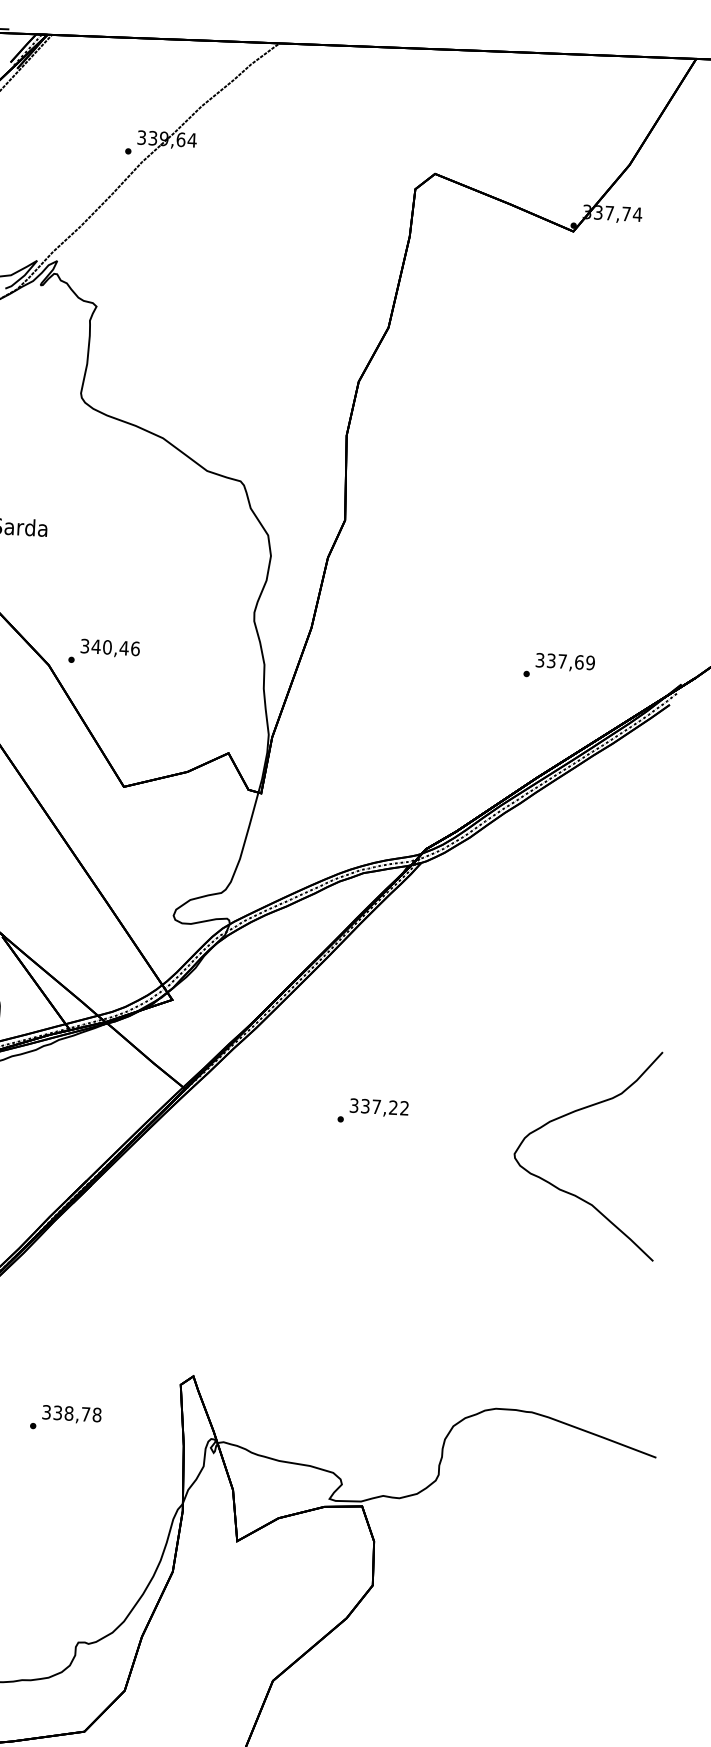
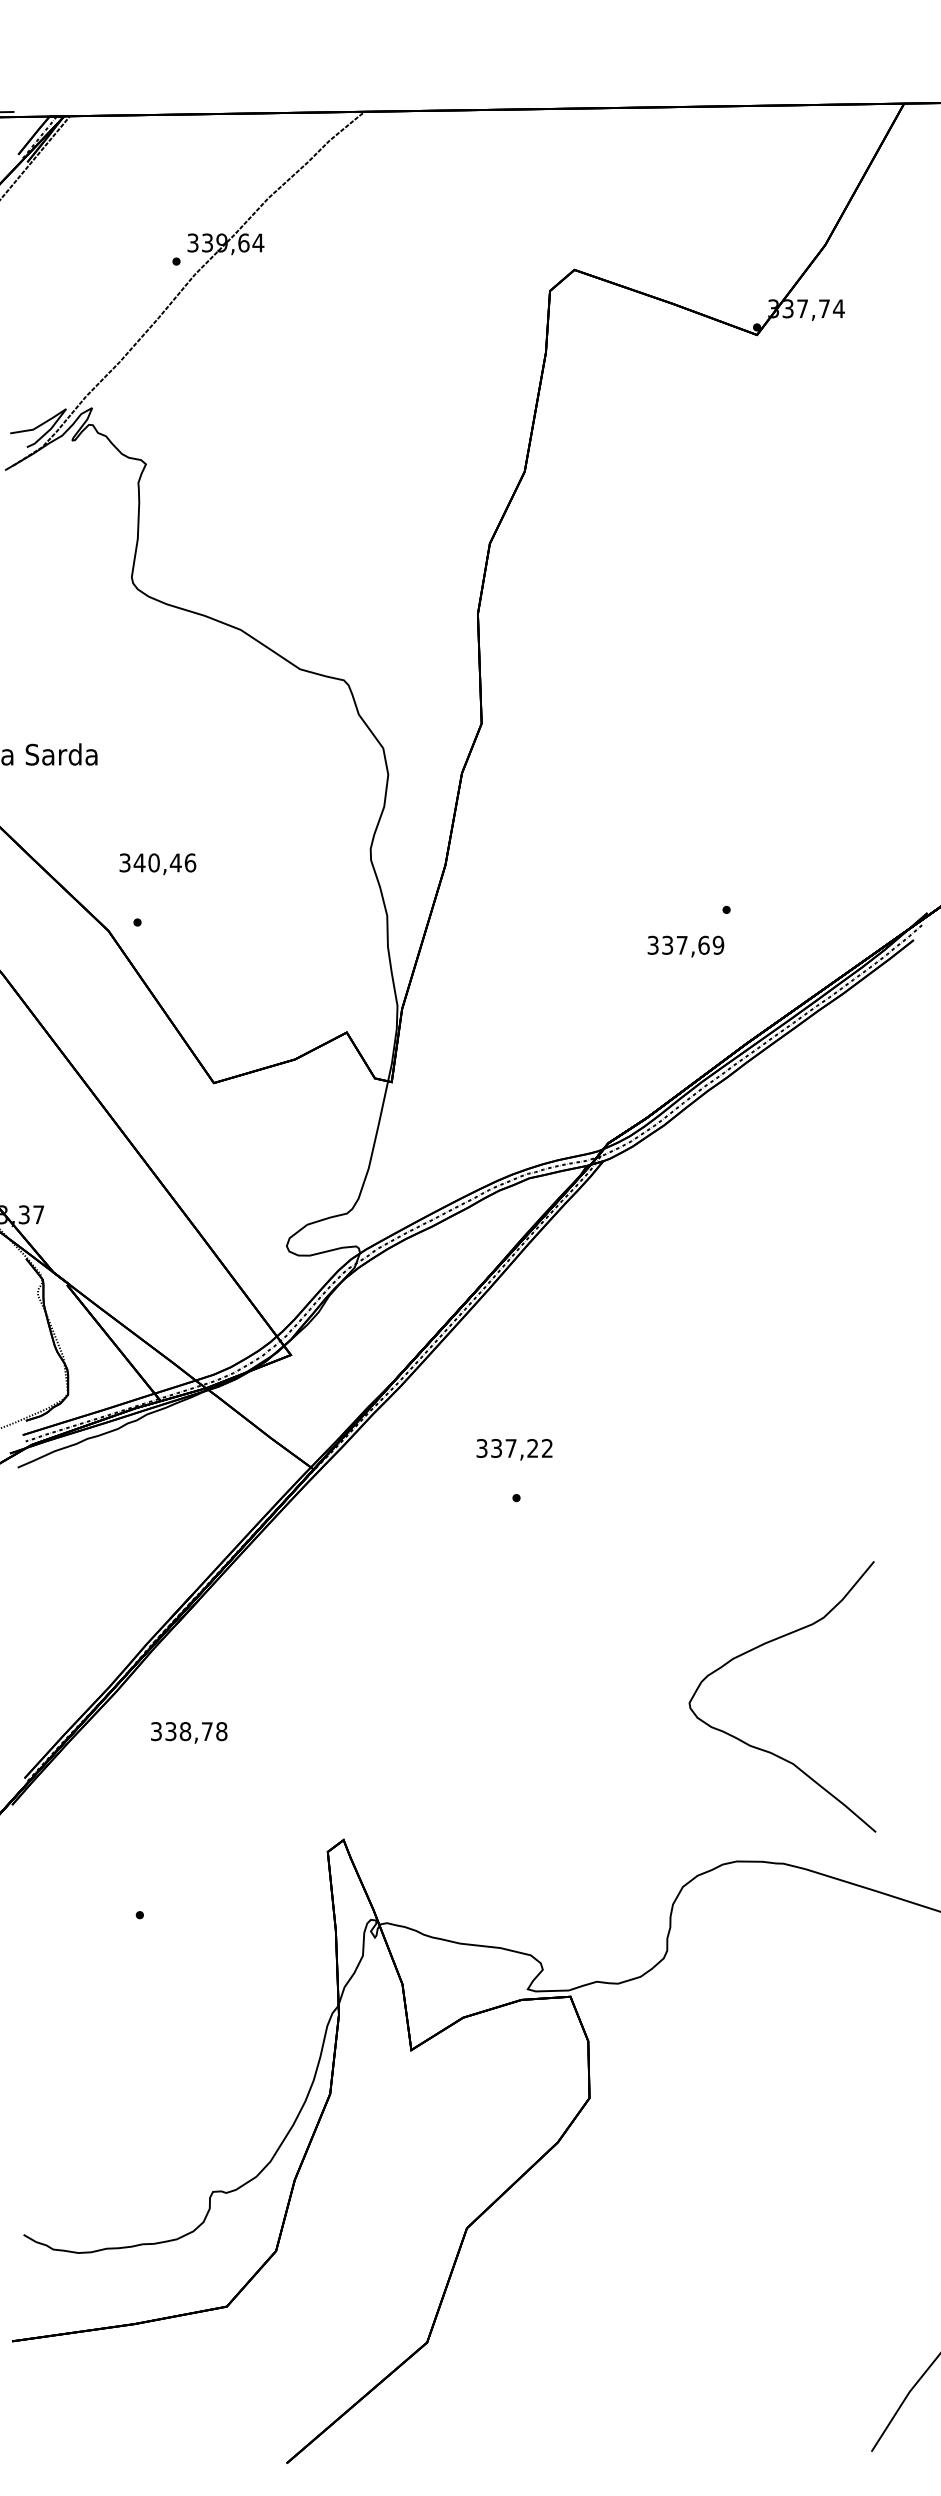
text: (110, 647) -> (157, 863), moved
text: (565, 662) -> (685, 946), moved
text: (379, 1107) -> (514, 1449), moved
curve: (569, 1114) -> (757, 1648), moved
text: (72, 1414) -> (189, 1732), moved

